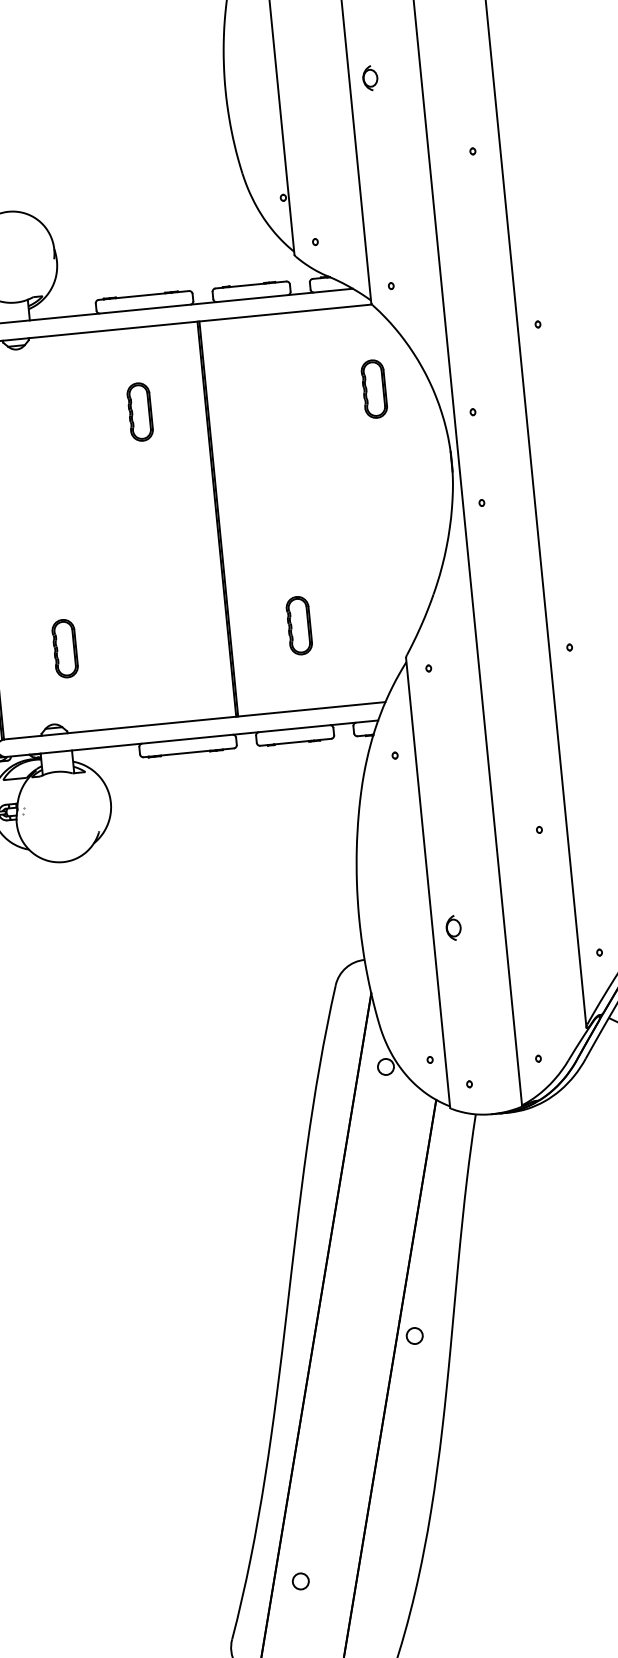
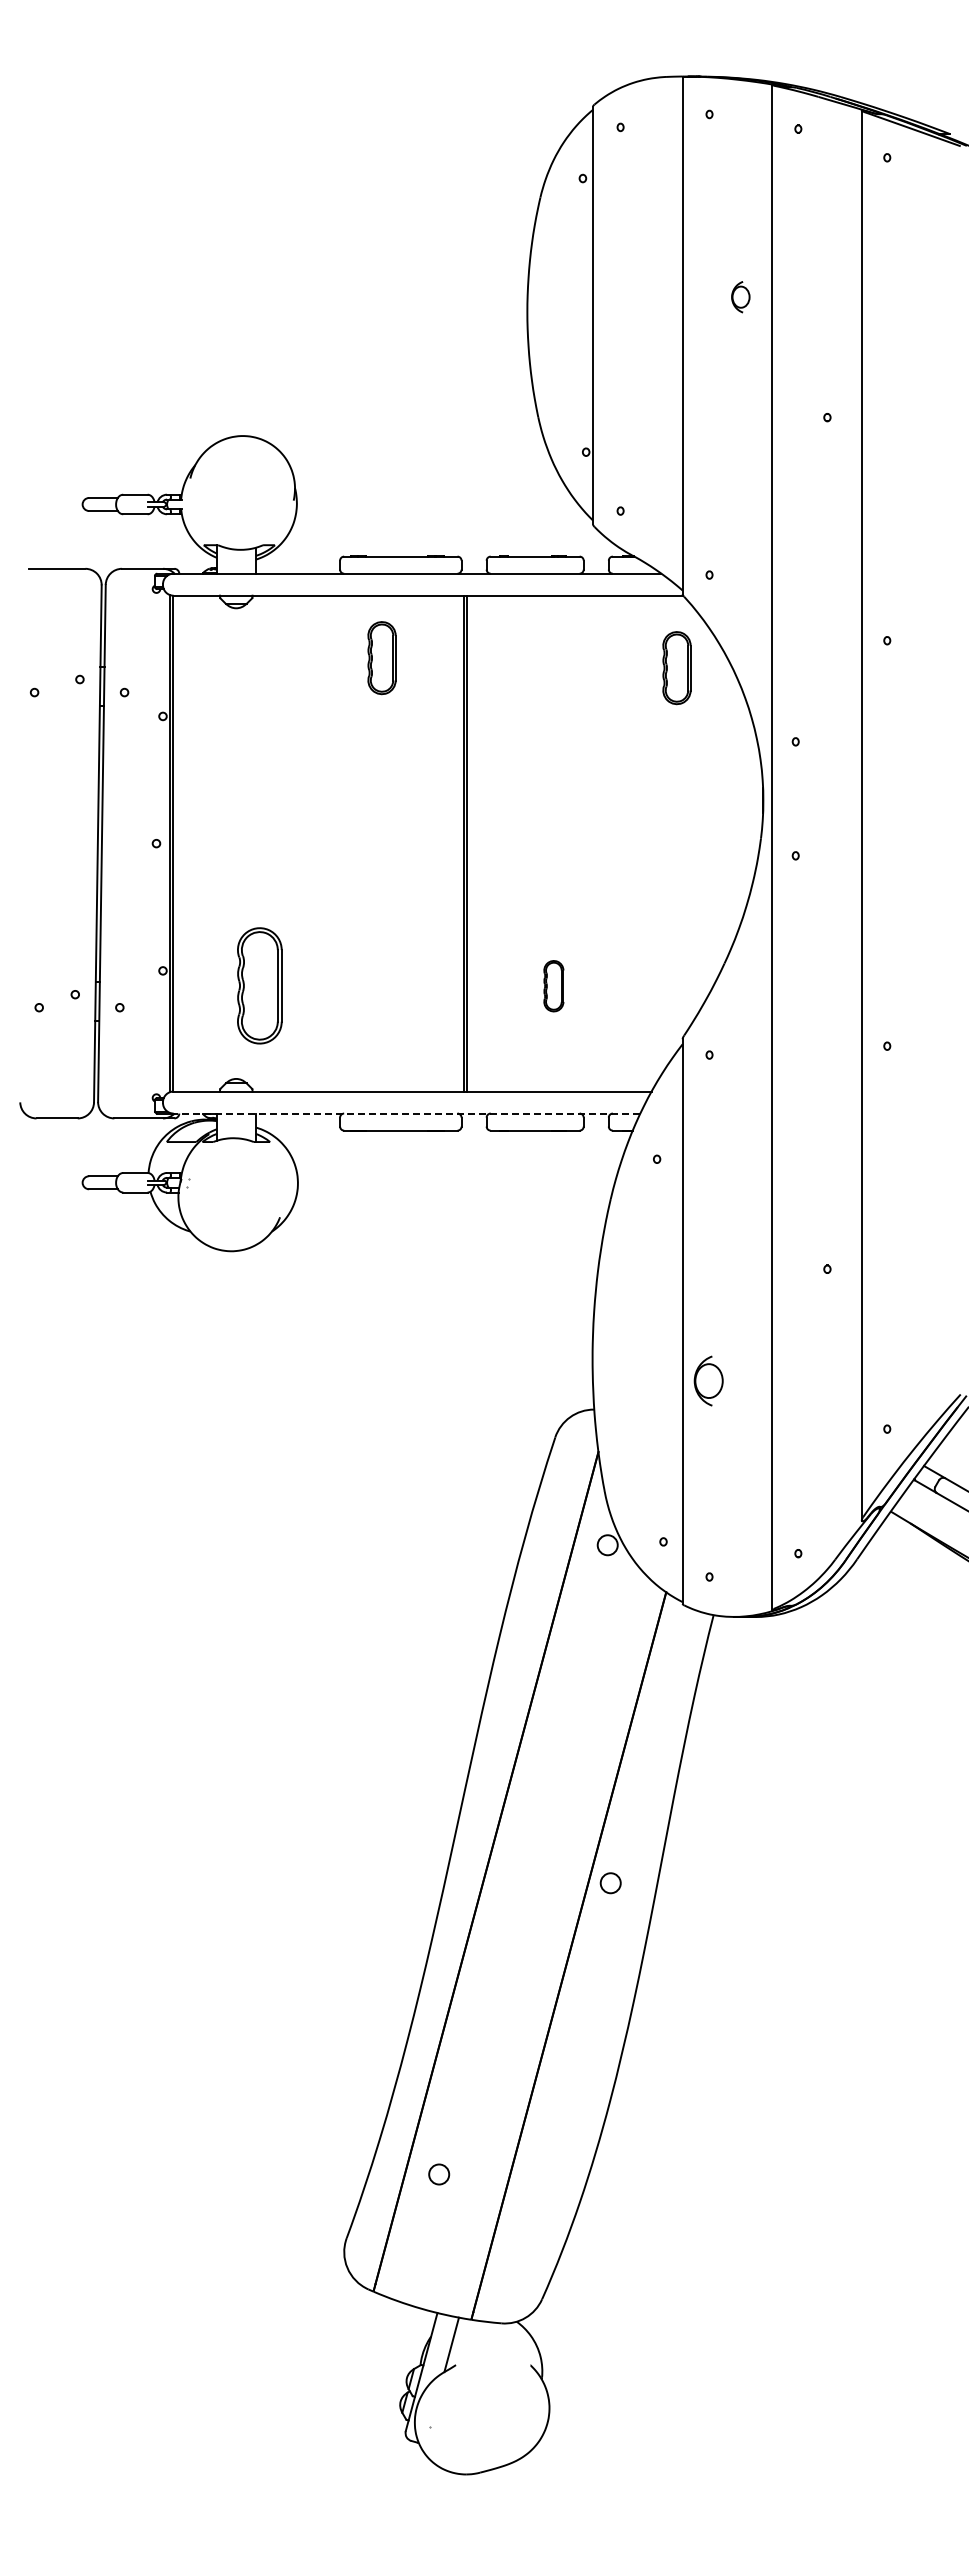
part: (370, 78) -> (740, 297), moved
part: (374, 389) -> (676, 668), moved
part: (139, 412) -> (381, 658), moved
part: (299, 626) -> (553, 986), size x0.7
part: (64, 649) -> (259, 986), size x1.6
line: (191, 738) -> (406, 1113), solid -> dashed
part: (453, 927) -> (708, 1380), size x1.6

